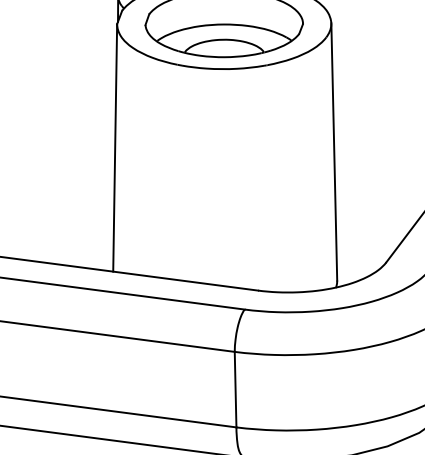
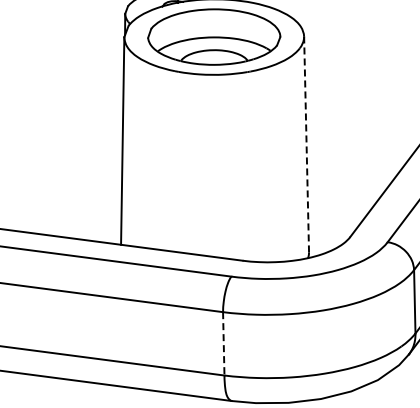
line: (334, 152) -> (306, 144), solid -> dashed
line: (235, 389) -> (223, 343), solid -> dashed

